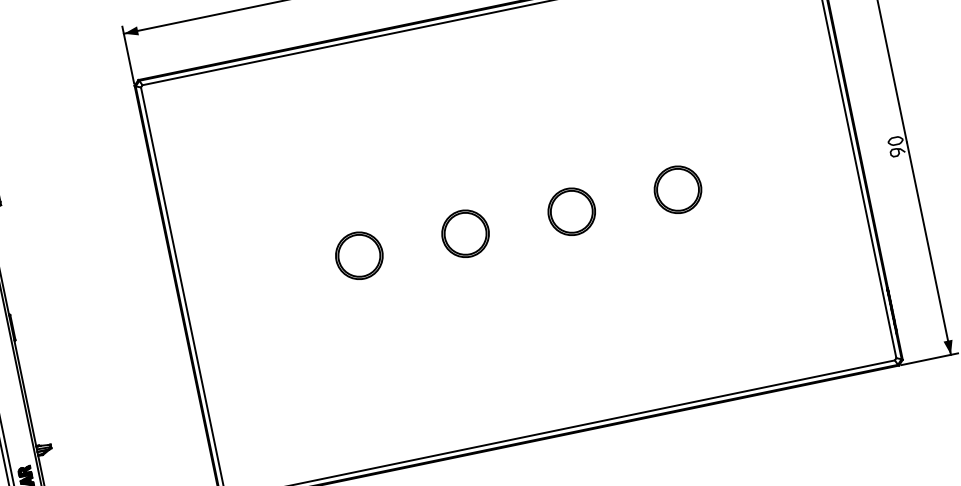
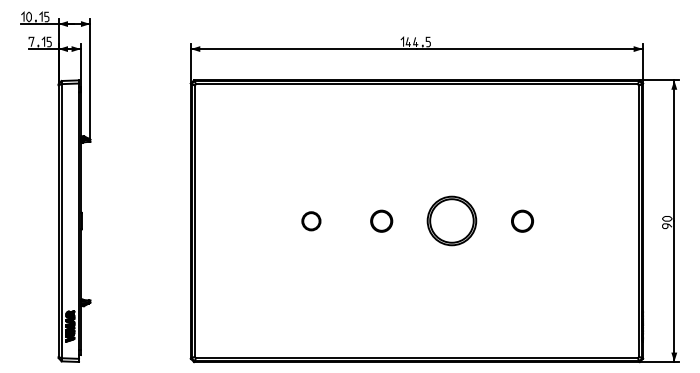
part: (678, 190) -> (522, 221), size x0.7
part: (572, 212) -> (452, 221), size x1.6
part: (465, 234) -> (381, 221), size x0.7
part: (359, 256) -> (311, 221), size x0.6

